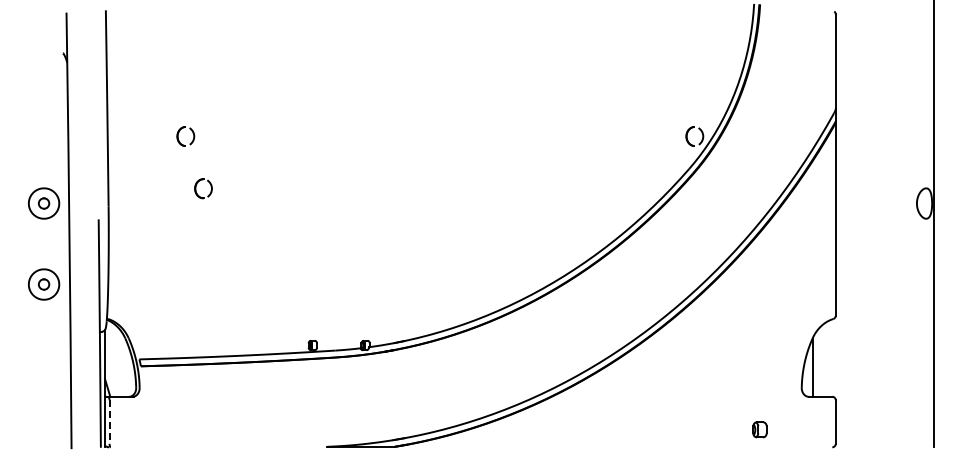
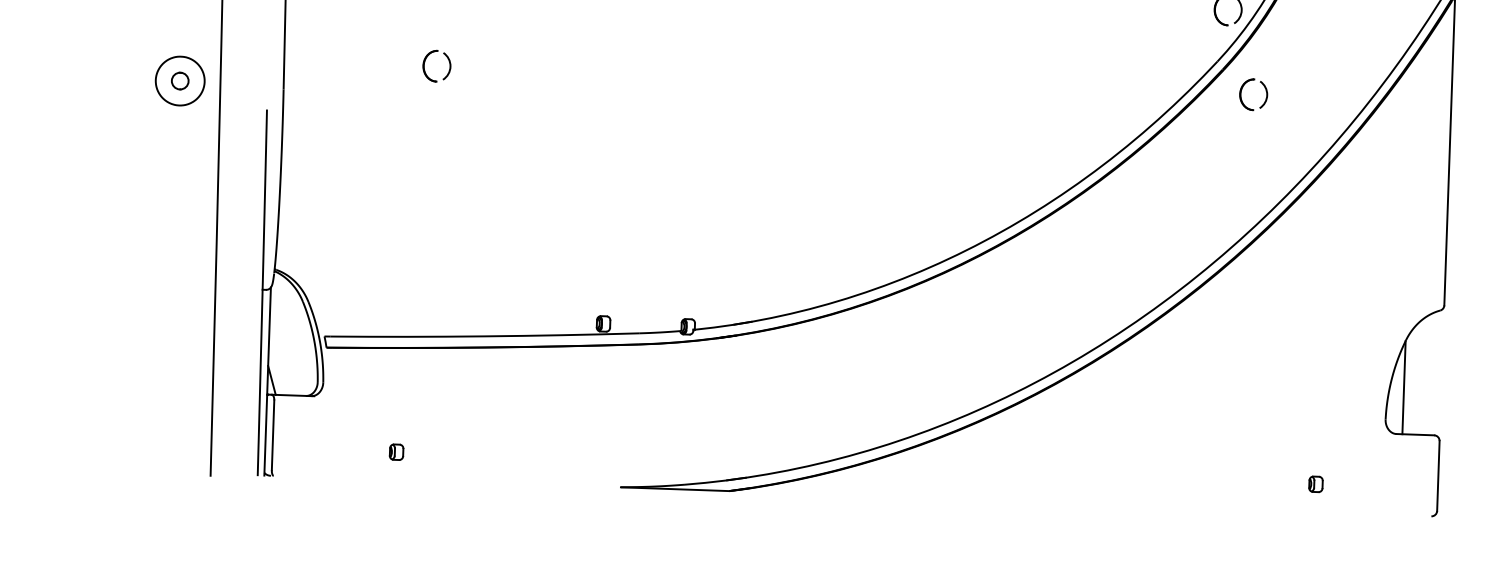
part: (705, 188) -> (1242, 94), added
part: (44, 284) -> (176, 211), removed
line: (109, 422) -> (272, 436), dashed -> solid
part: (186, 429) -> (396, 451), added
part: (759, 429) -> (1315, 483), size x0.62

